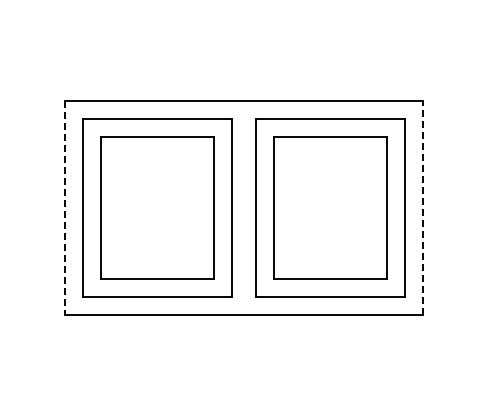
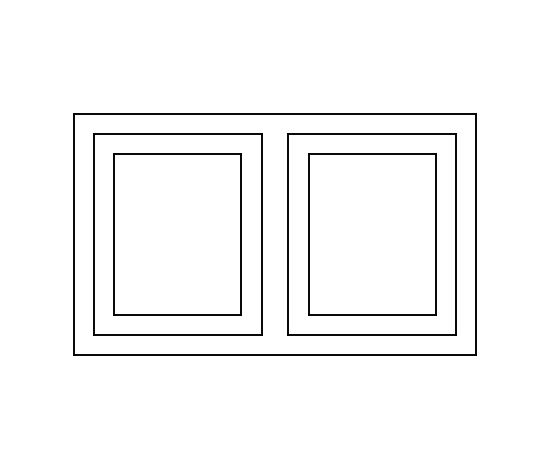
line: (422, 207) -> (476, 233), dashed -> solid
line: (65, 208) -> (73, 235), dashed -> solid

